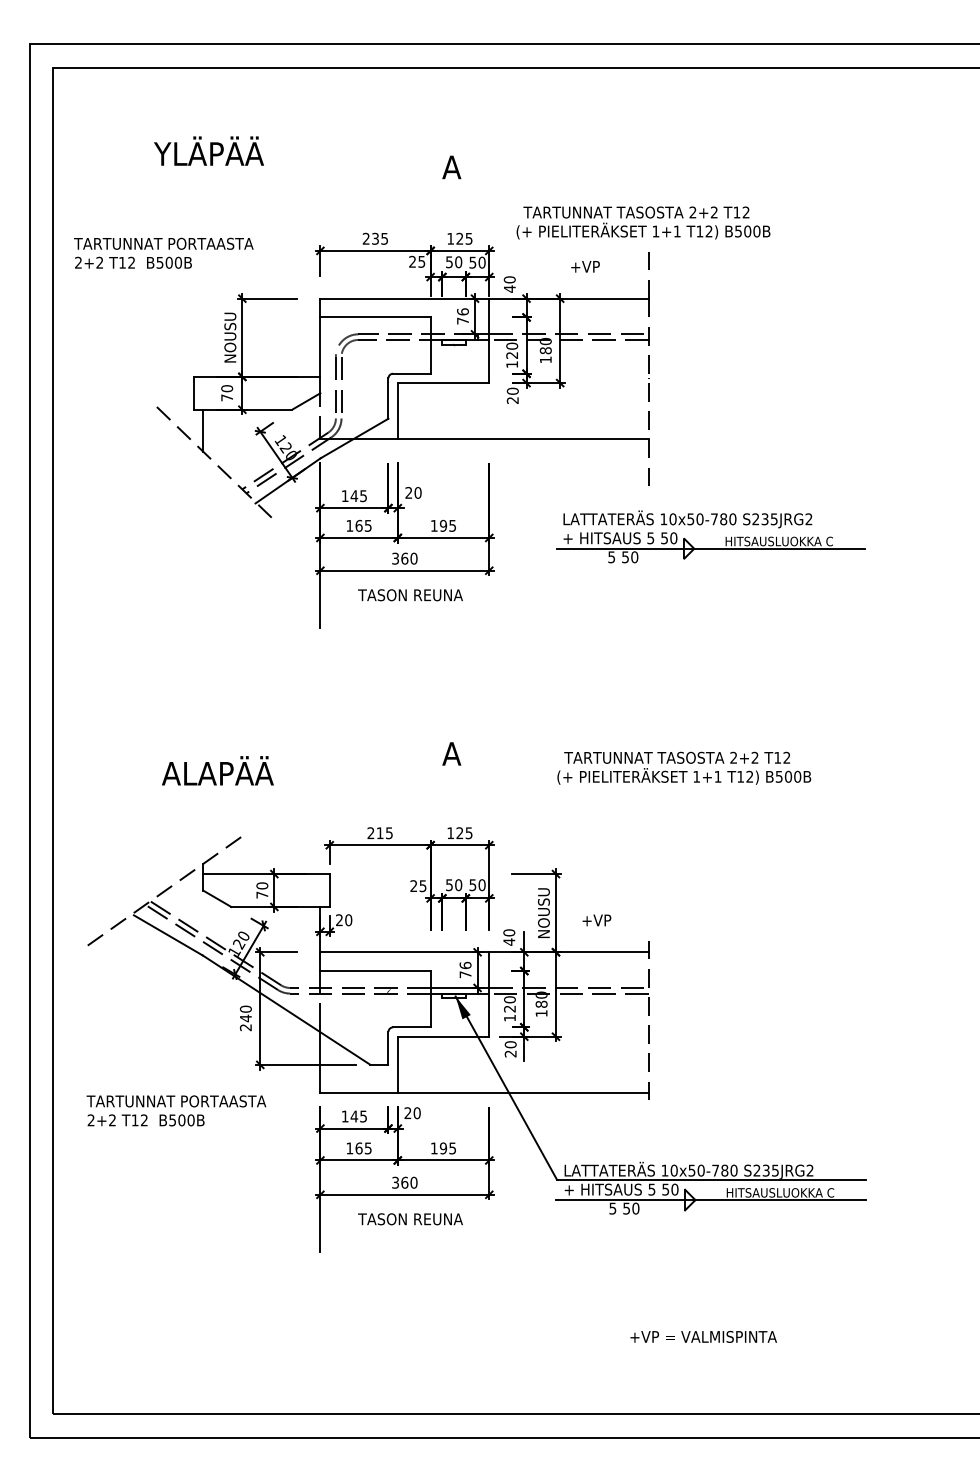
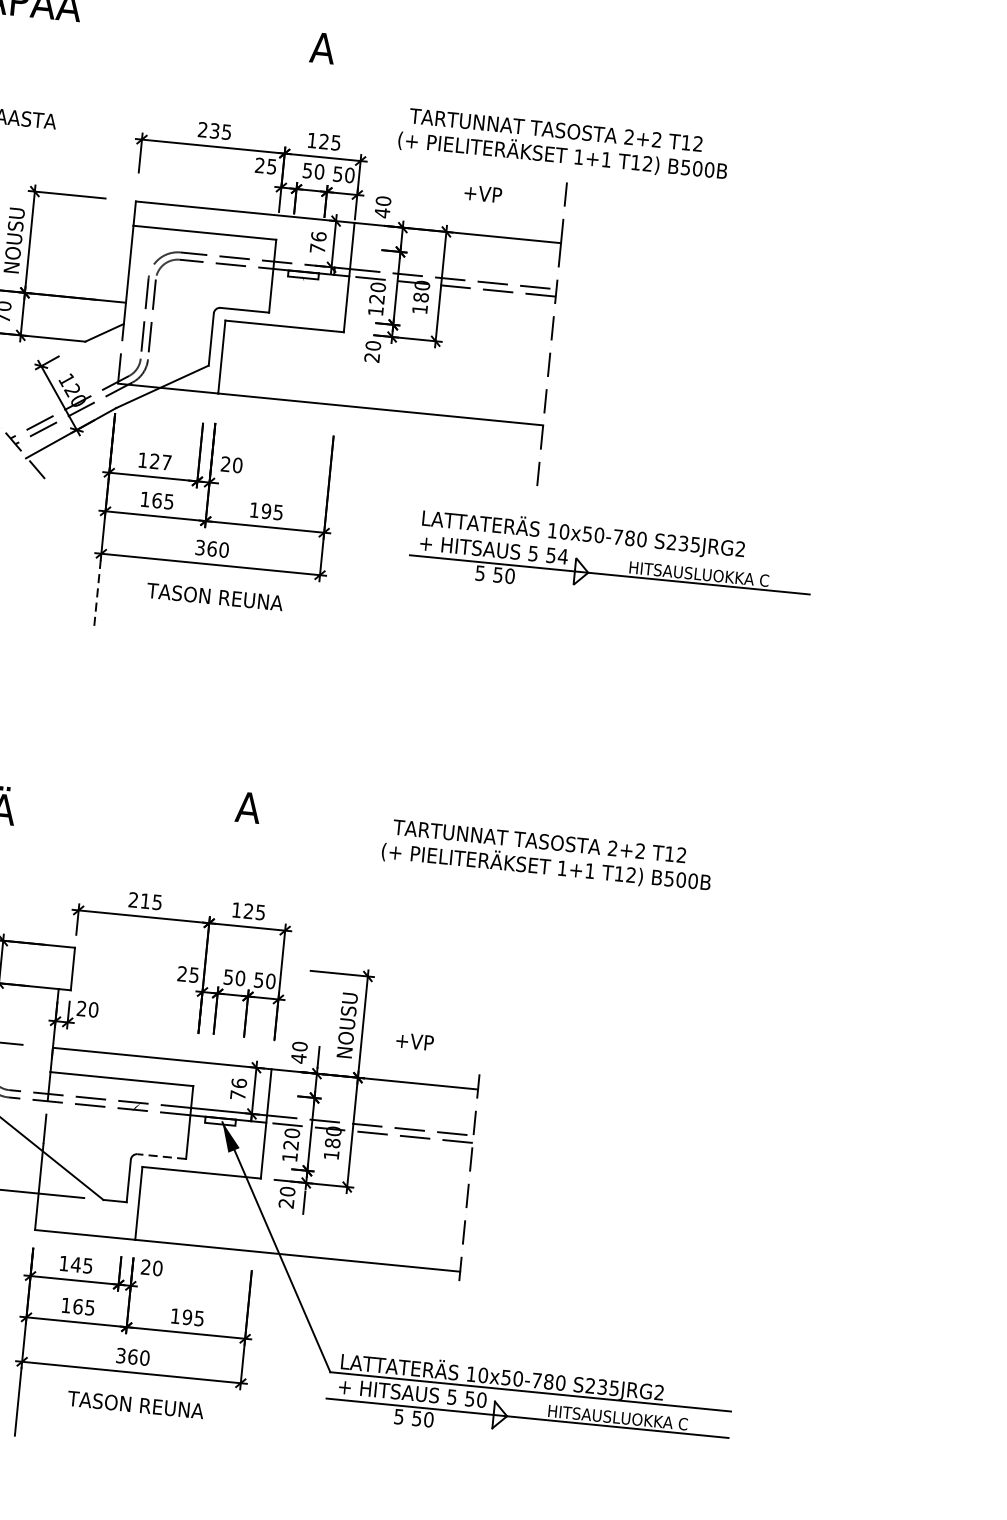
text: (358, 496) -> (160, 462), 145 -> 127
text: (673, 538) -> (562, 556), 50 -> 54
line: (320, 602) -> (97, 594), solid -> dashed
line: (411, 1027) -> (161, 1156), solid -> dashed

